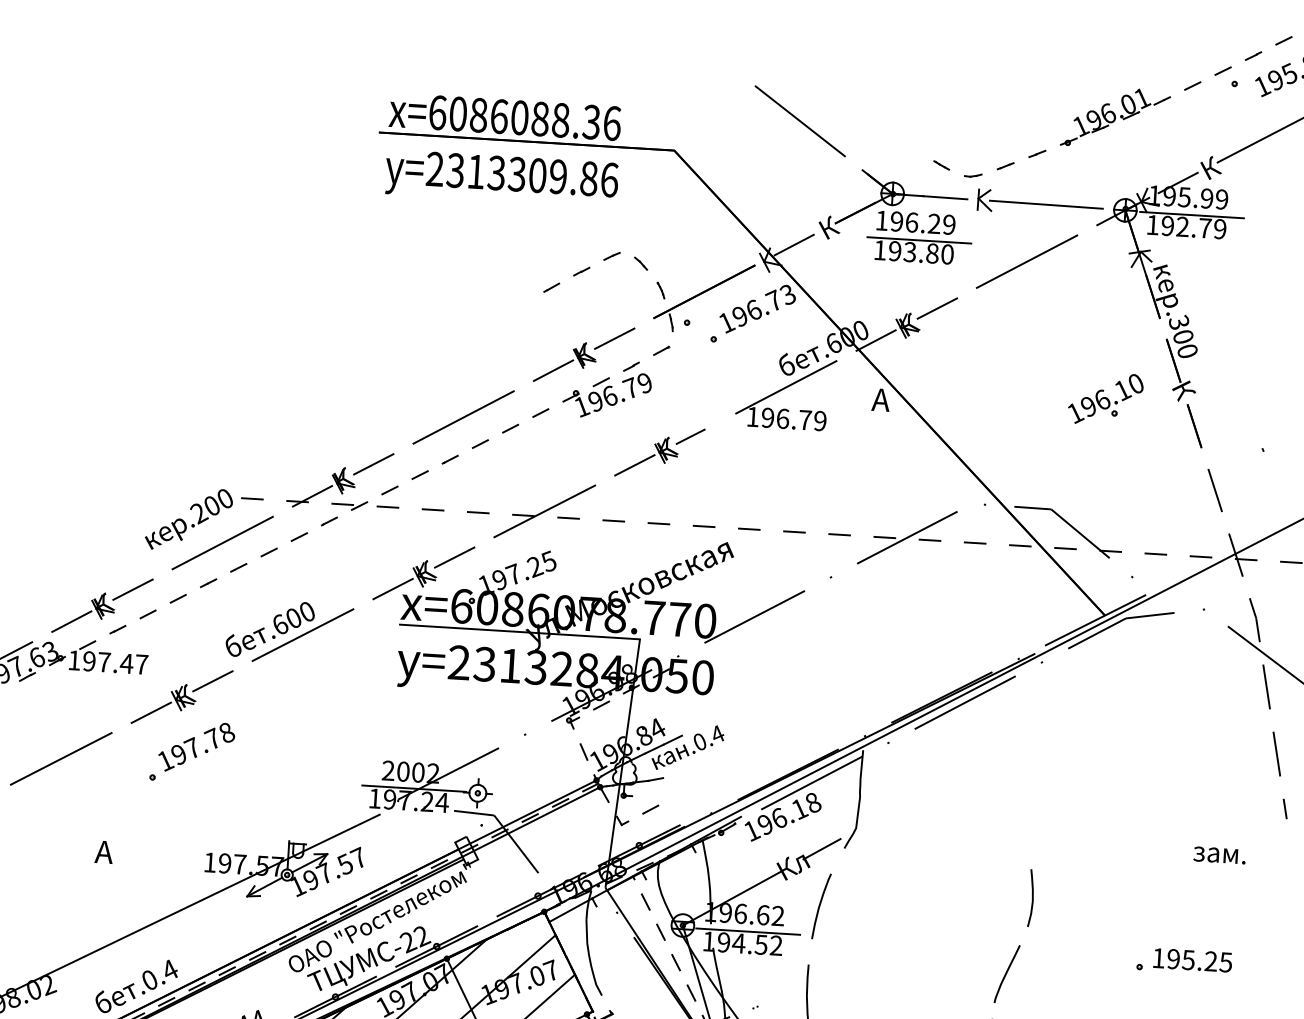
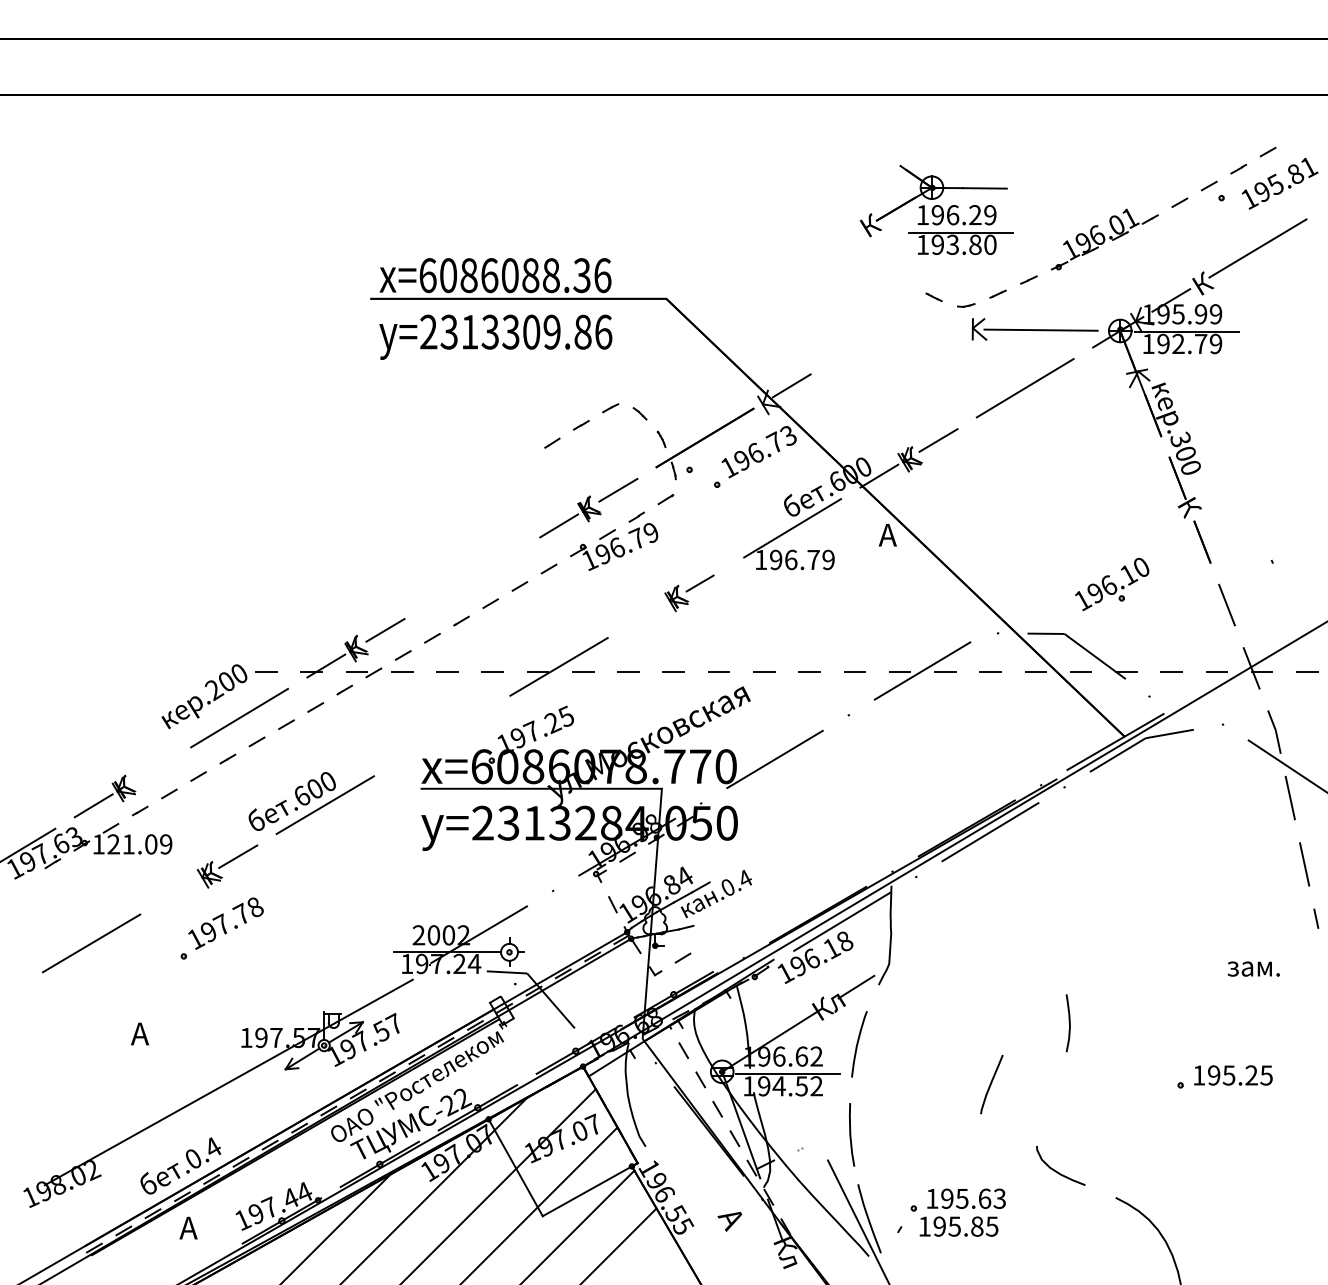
line: (799, 120) -> (789, 261), removed
part: (895, 215) -> (936, 209), moved
part: (1106, 399) -> (1112, 584), moved
line: (462, 416) -> (471, 577), removed
line: (635, 465) -> (646, 615), removed
part: (423, 572) -> (441, 735), removed
line: (132, 588) -> (152, 769), removed
text: (115, 663) -> (139, 844), 197.47 -> 121.09
line: (151, 712) -> (178, 891), removed
curve: (1006, 974) -> (991, 1084), moved

